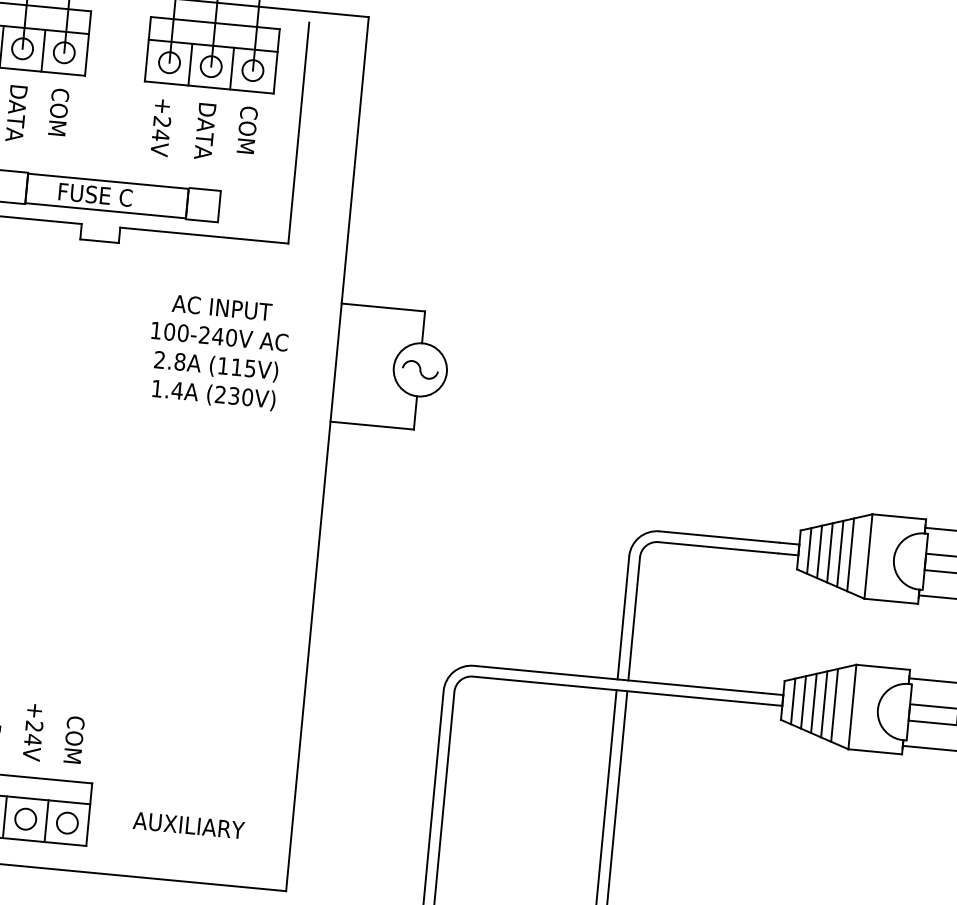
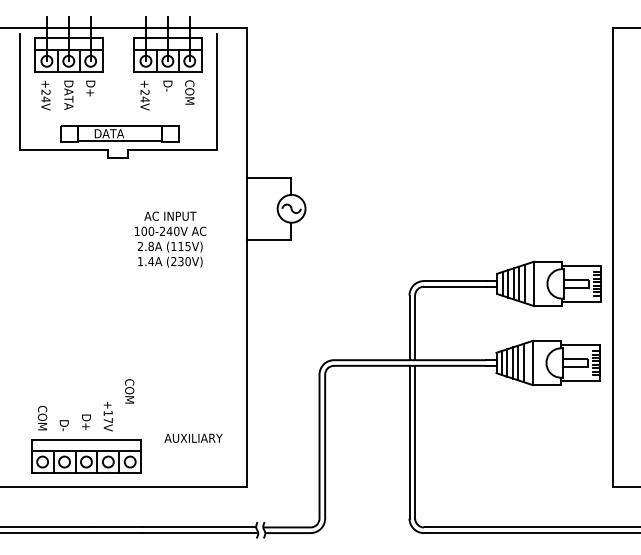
text: (58, 112) -> (90, 92), COM -> D+
text: (203, 137) -> (167, 98), DATA -> D-
text: (96, 194) -> (114, 133), FUSE C -> DATA
text: (218, 352) -> (170, 239), moved
text: (32, 732) -> (107, 416), +24V -> +17V
text: (73, 740) -> (129, 391), moved
text: (188, 823) -> (193, 437), moved

